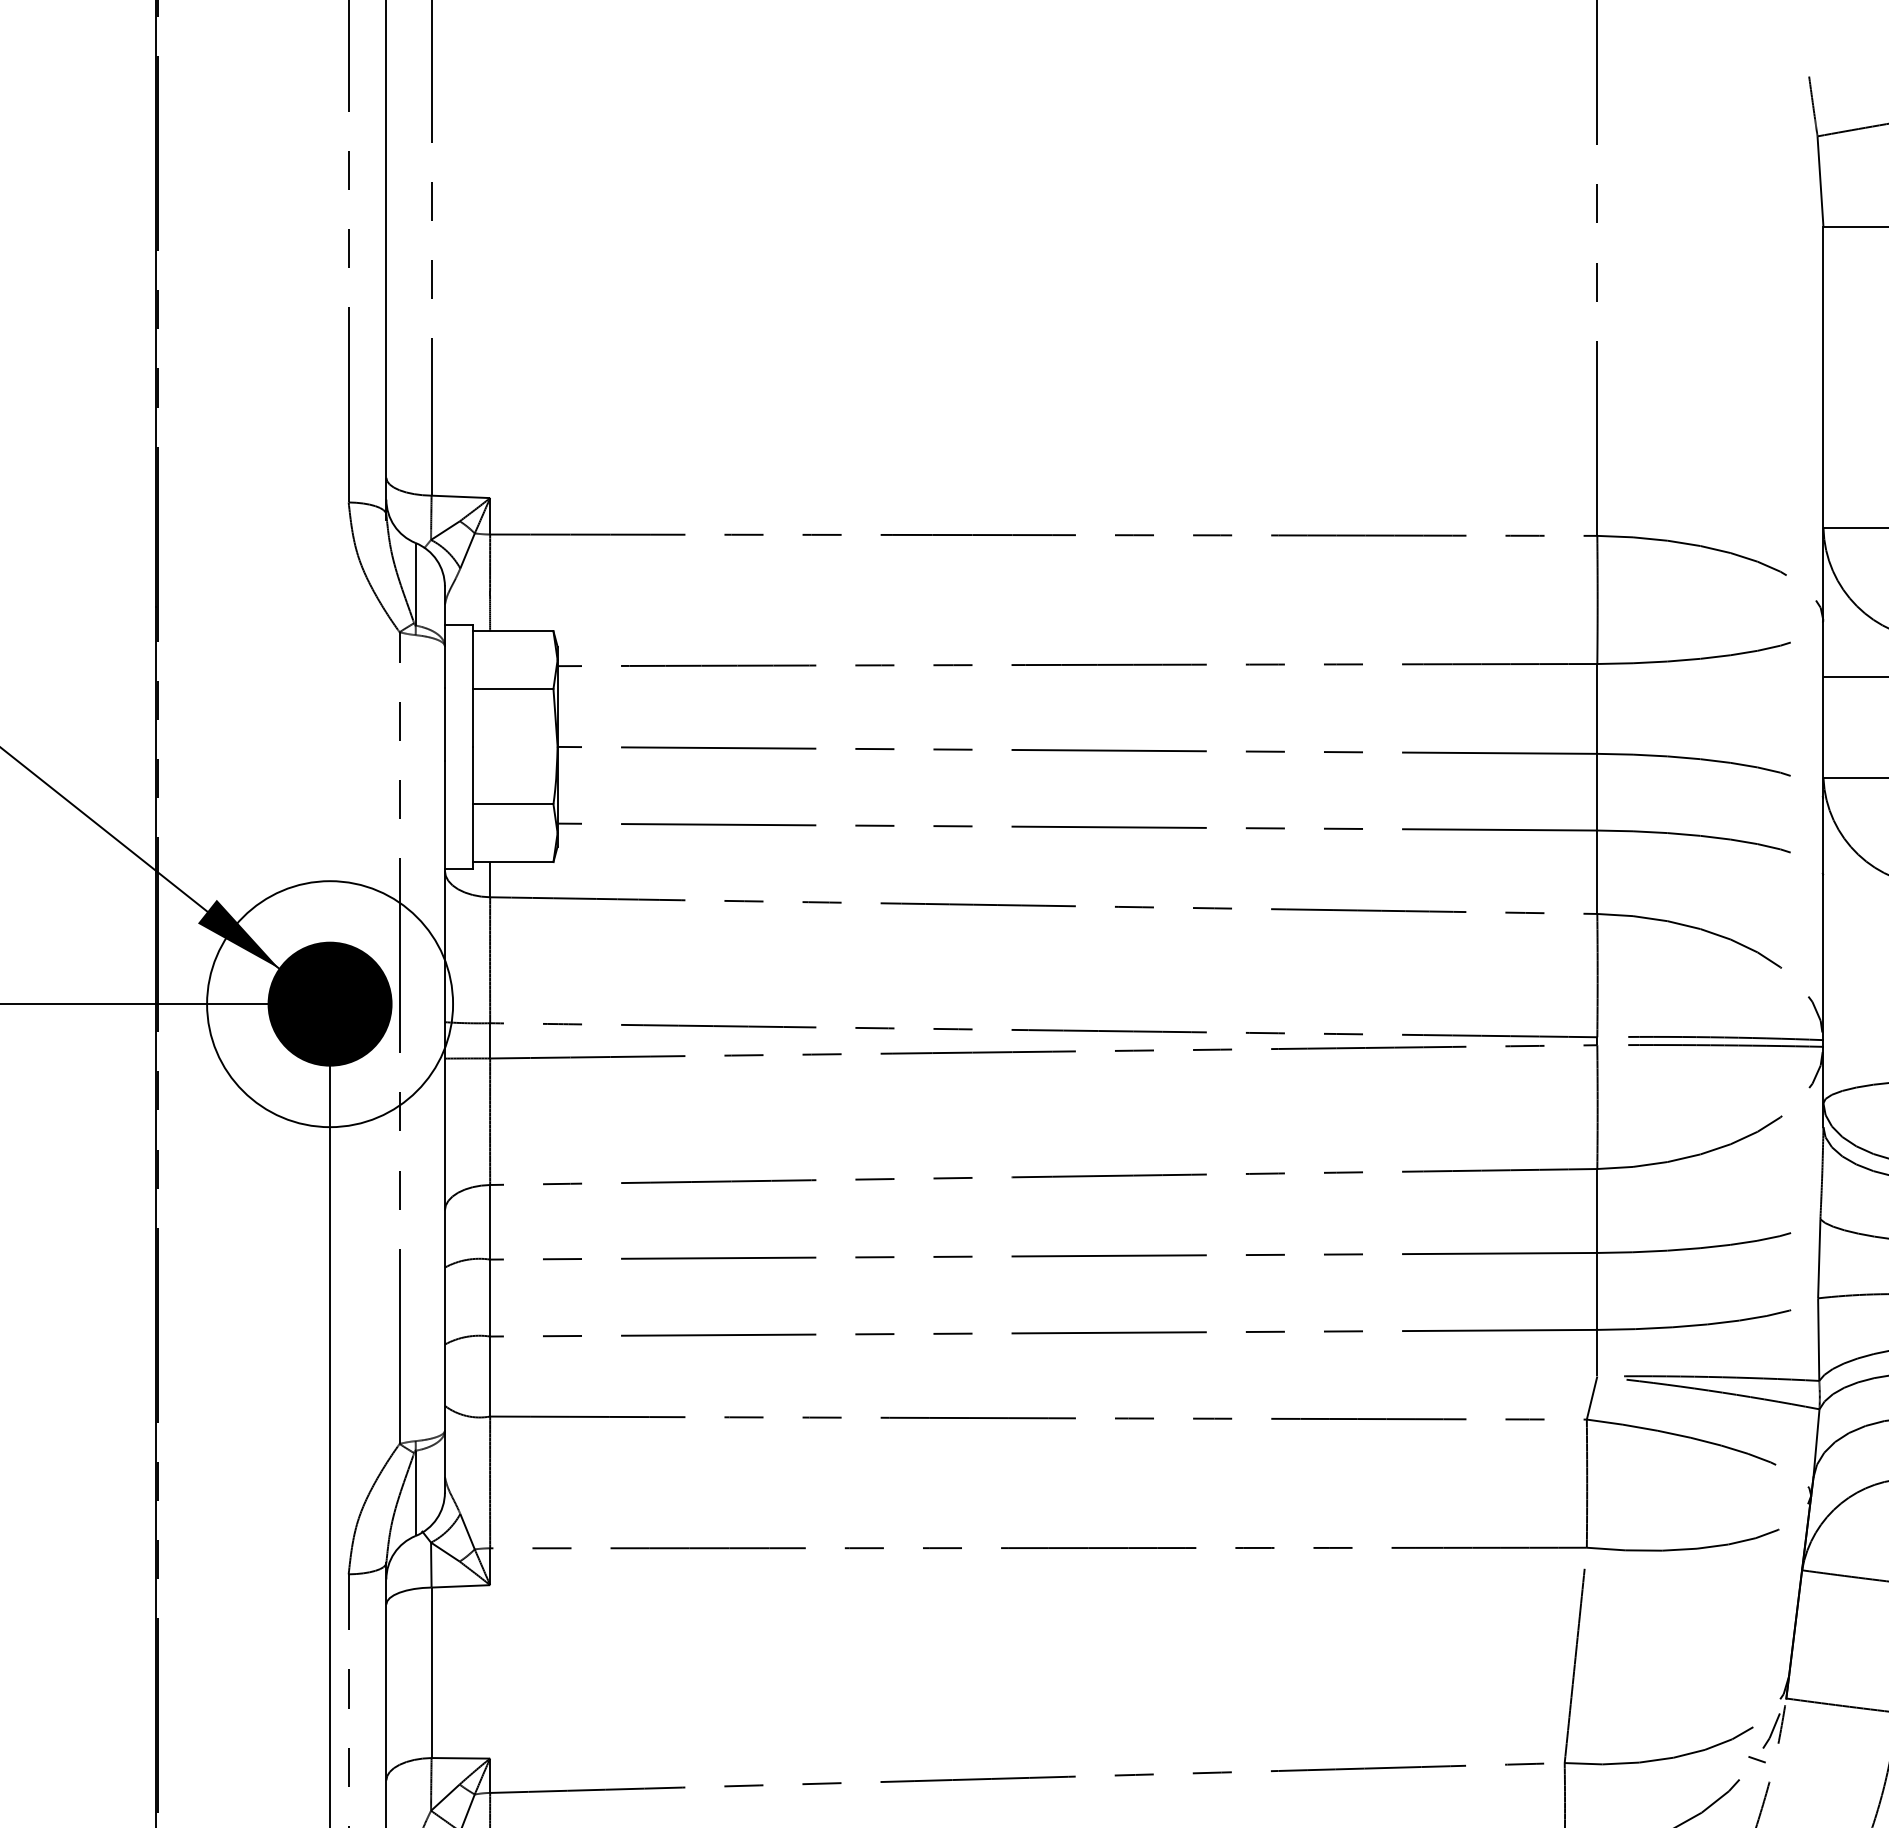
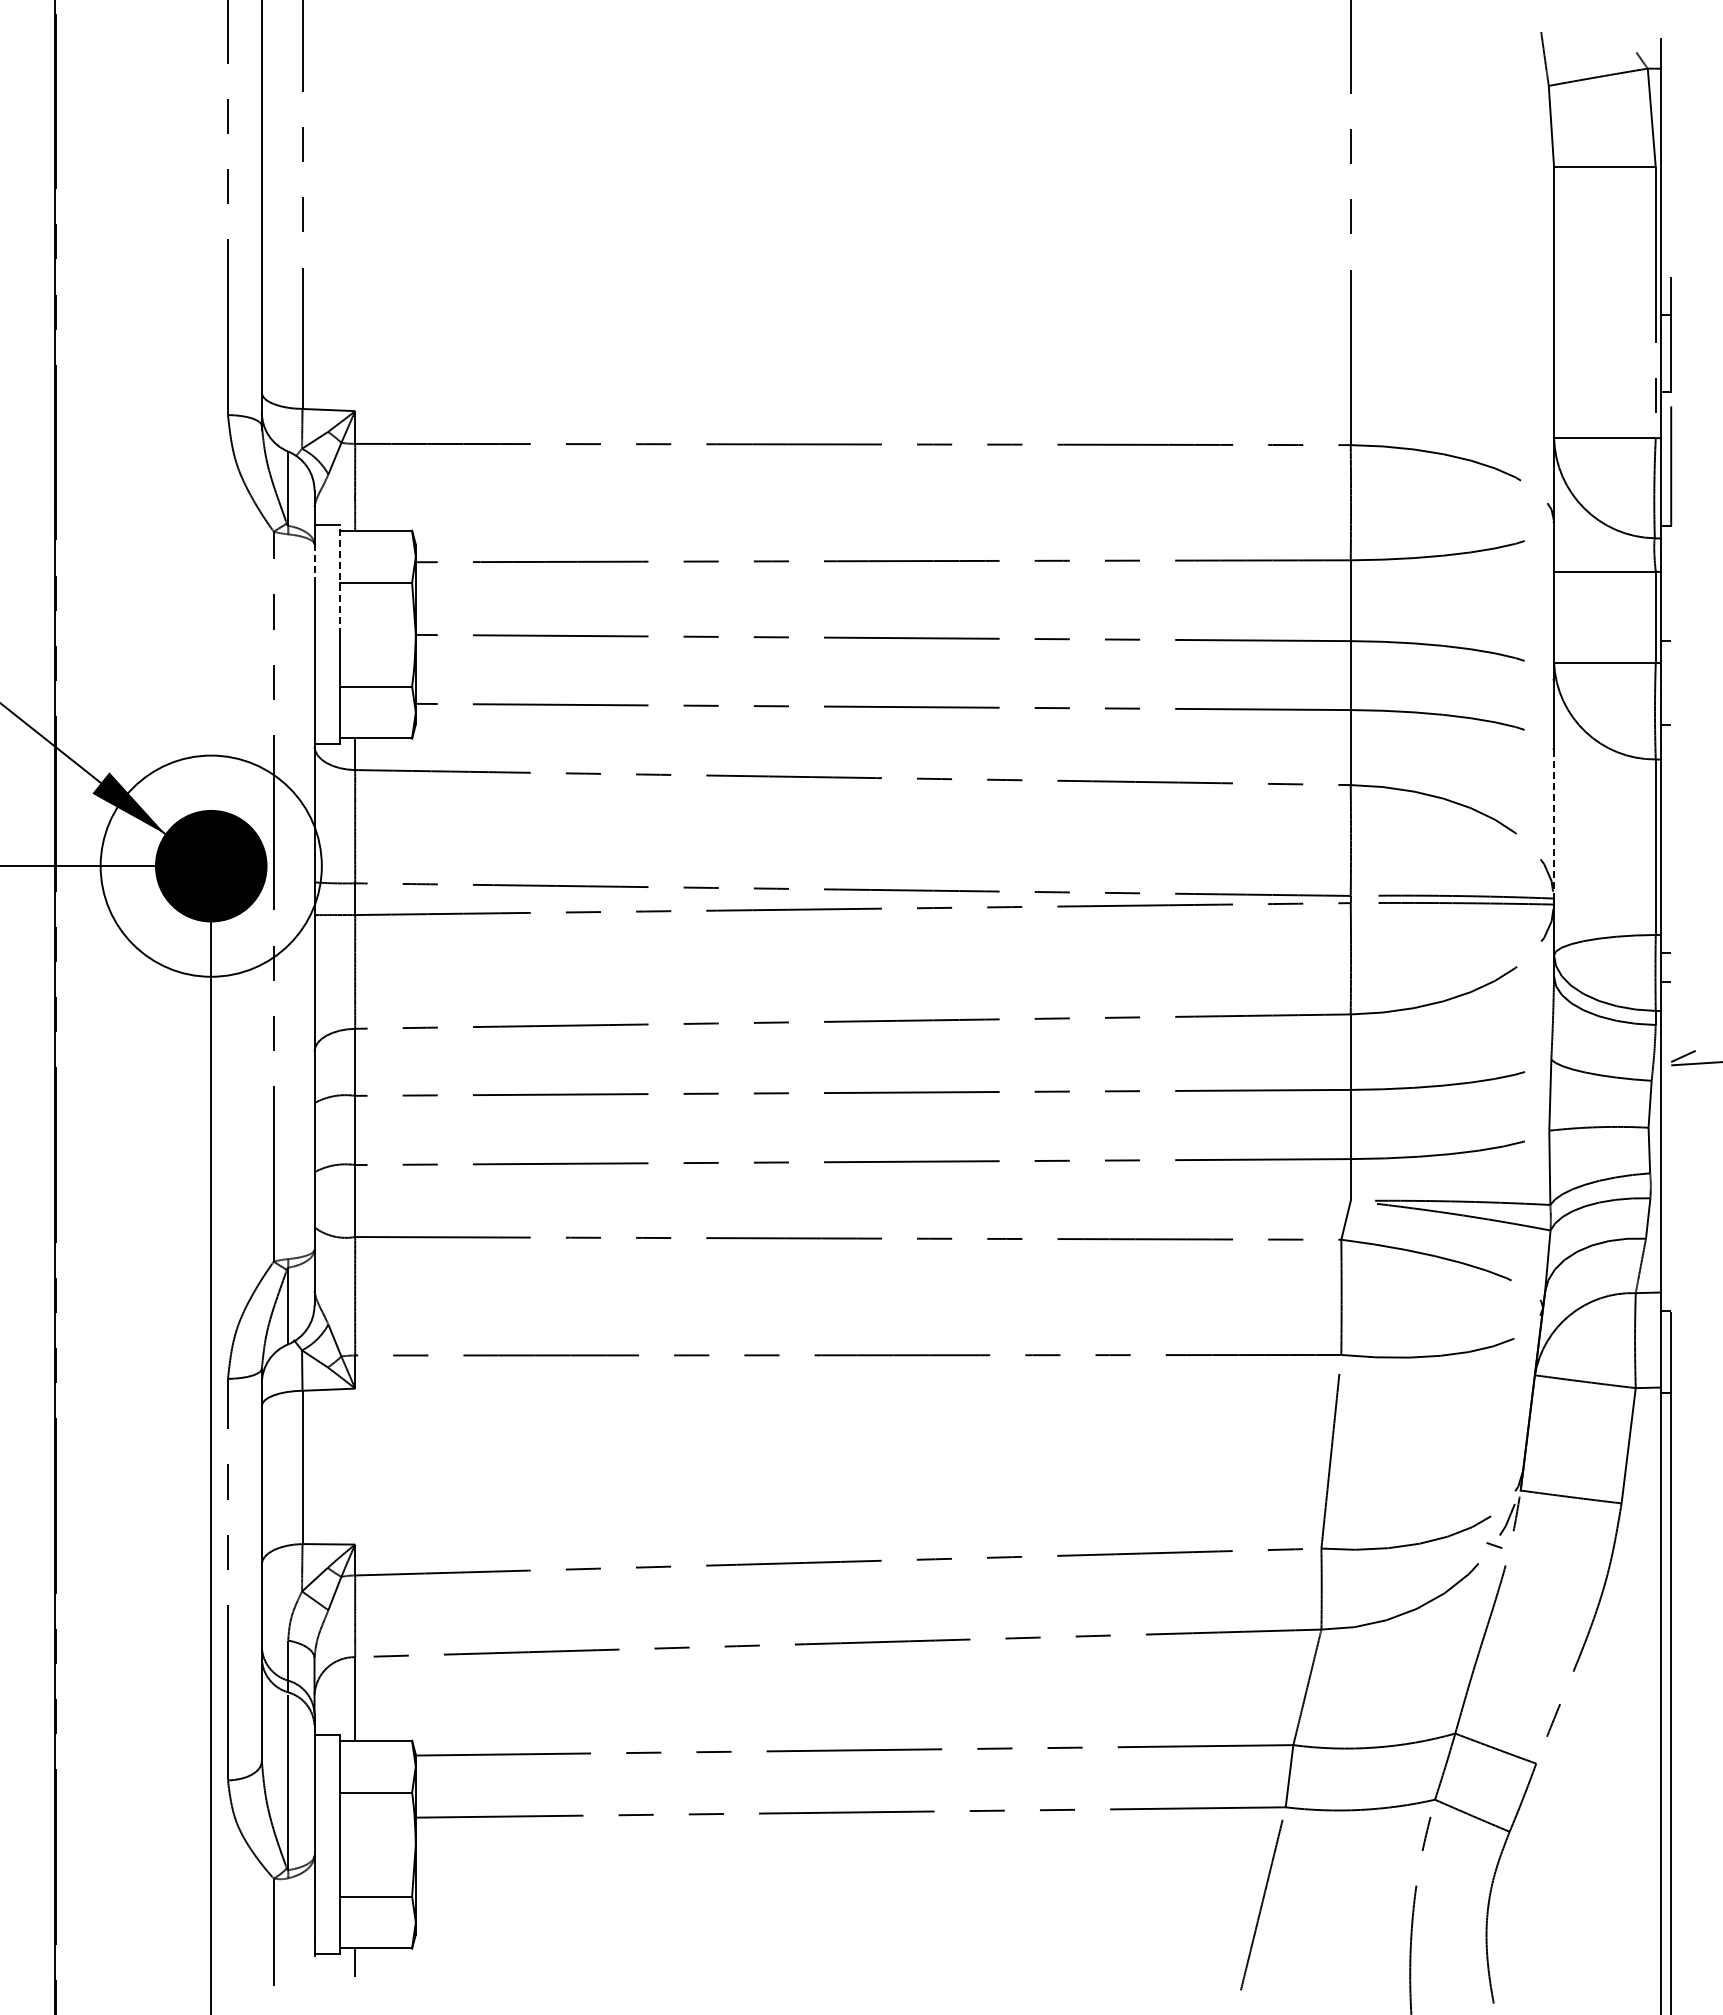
line: (444, 667) -> (314, 563), solid -> dashed
line: (472, 685) -> (339, 579), solid -> dashed
line: (1823, 957) -> (1554, 824), solid -> dashed

